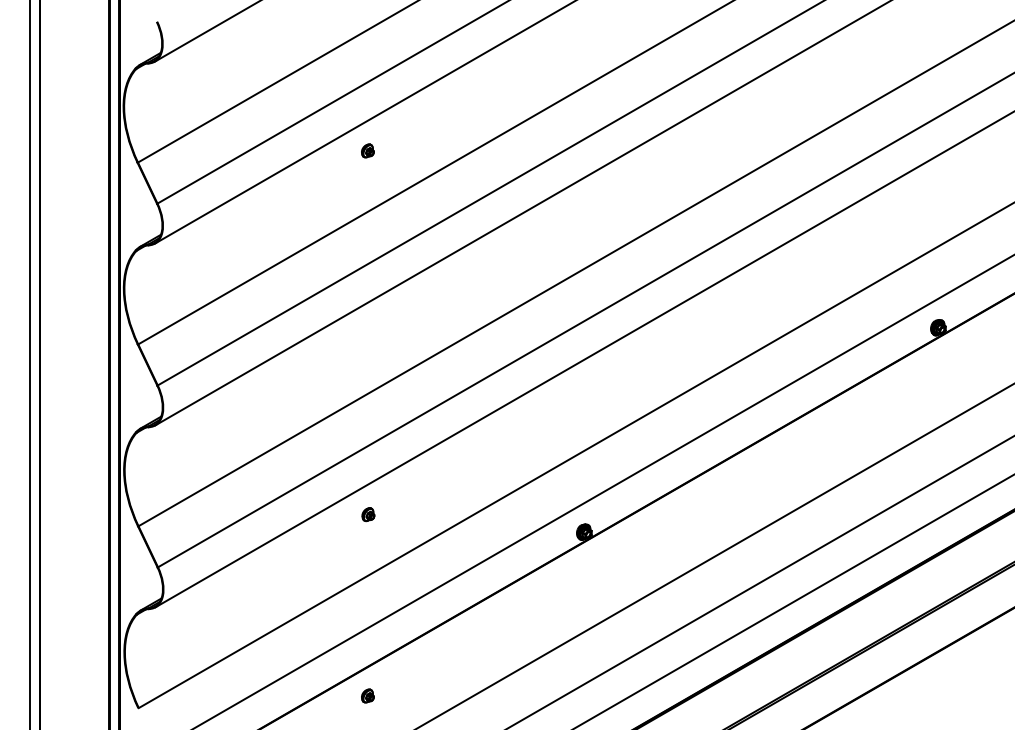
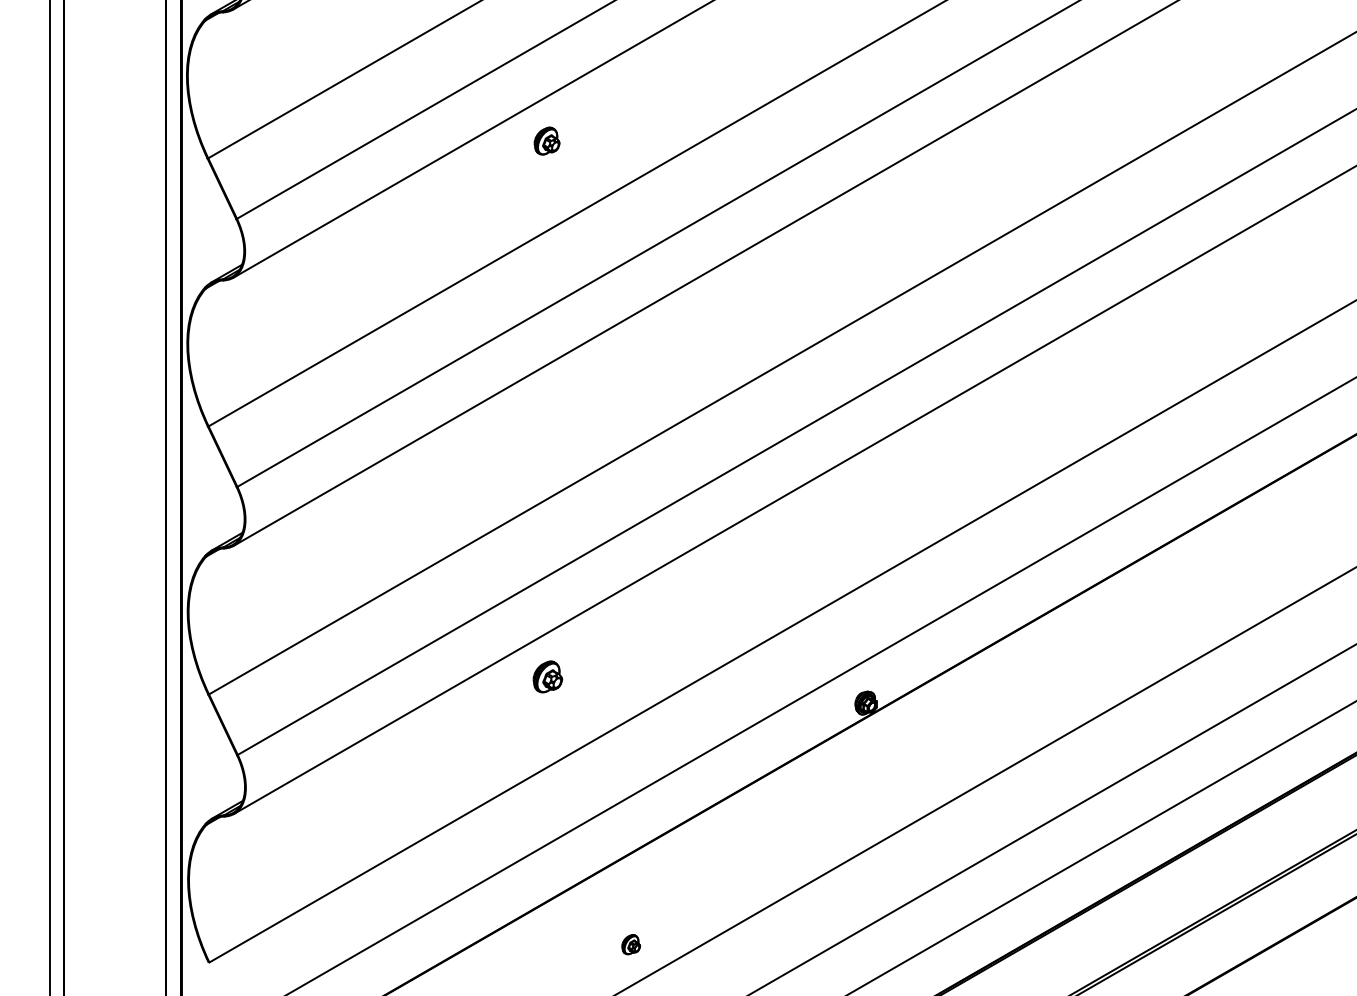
part: (367, 150) -> (546, 140), size x1.4
part: (368, 514) -> (547, 677), size x1.6
part: (367, 695) -> (630, 943), moved

